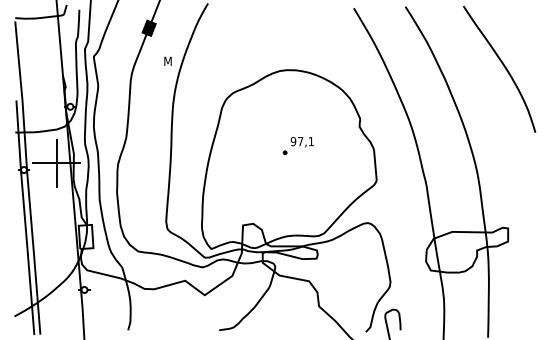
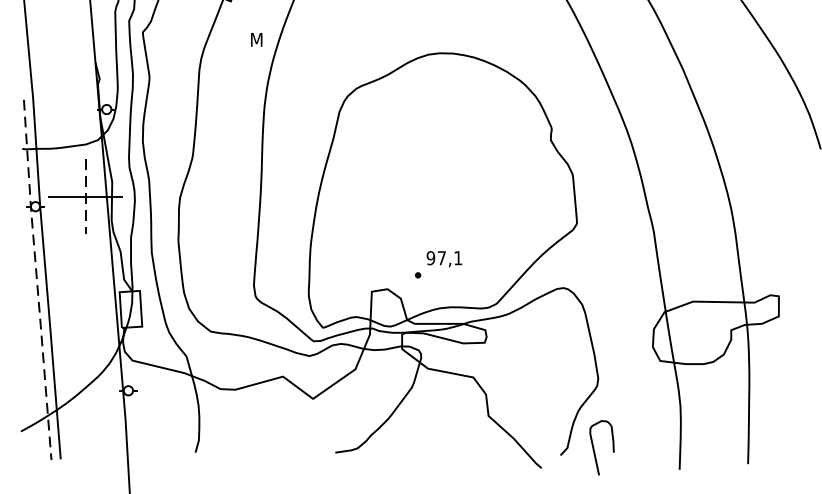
part: (297, 146) -> (437, 265), moved
line: (56, 163) -> (85, 196), solid -> dashed
line: (24, 218) -> (36, 281), solid -> dashed

